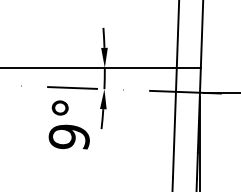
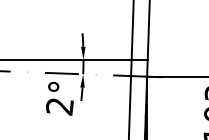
text: (68, 137) -> (59, 106), 9° -> 2°

